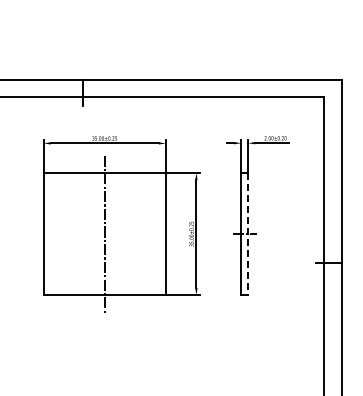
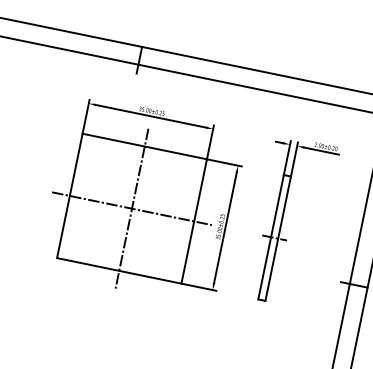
line: (104, 234) -> (131, 209), added
line: (248, 234) -> (278, 239), dashed -> solid

